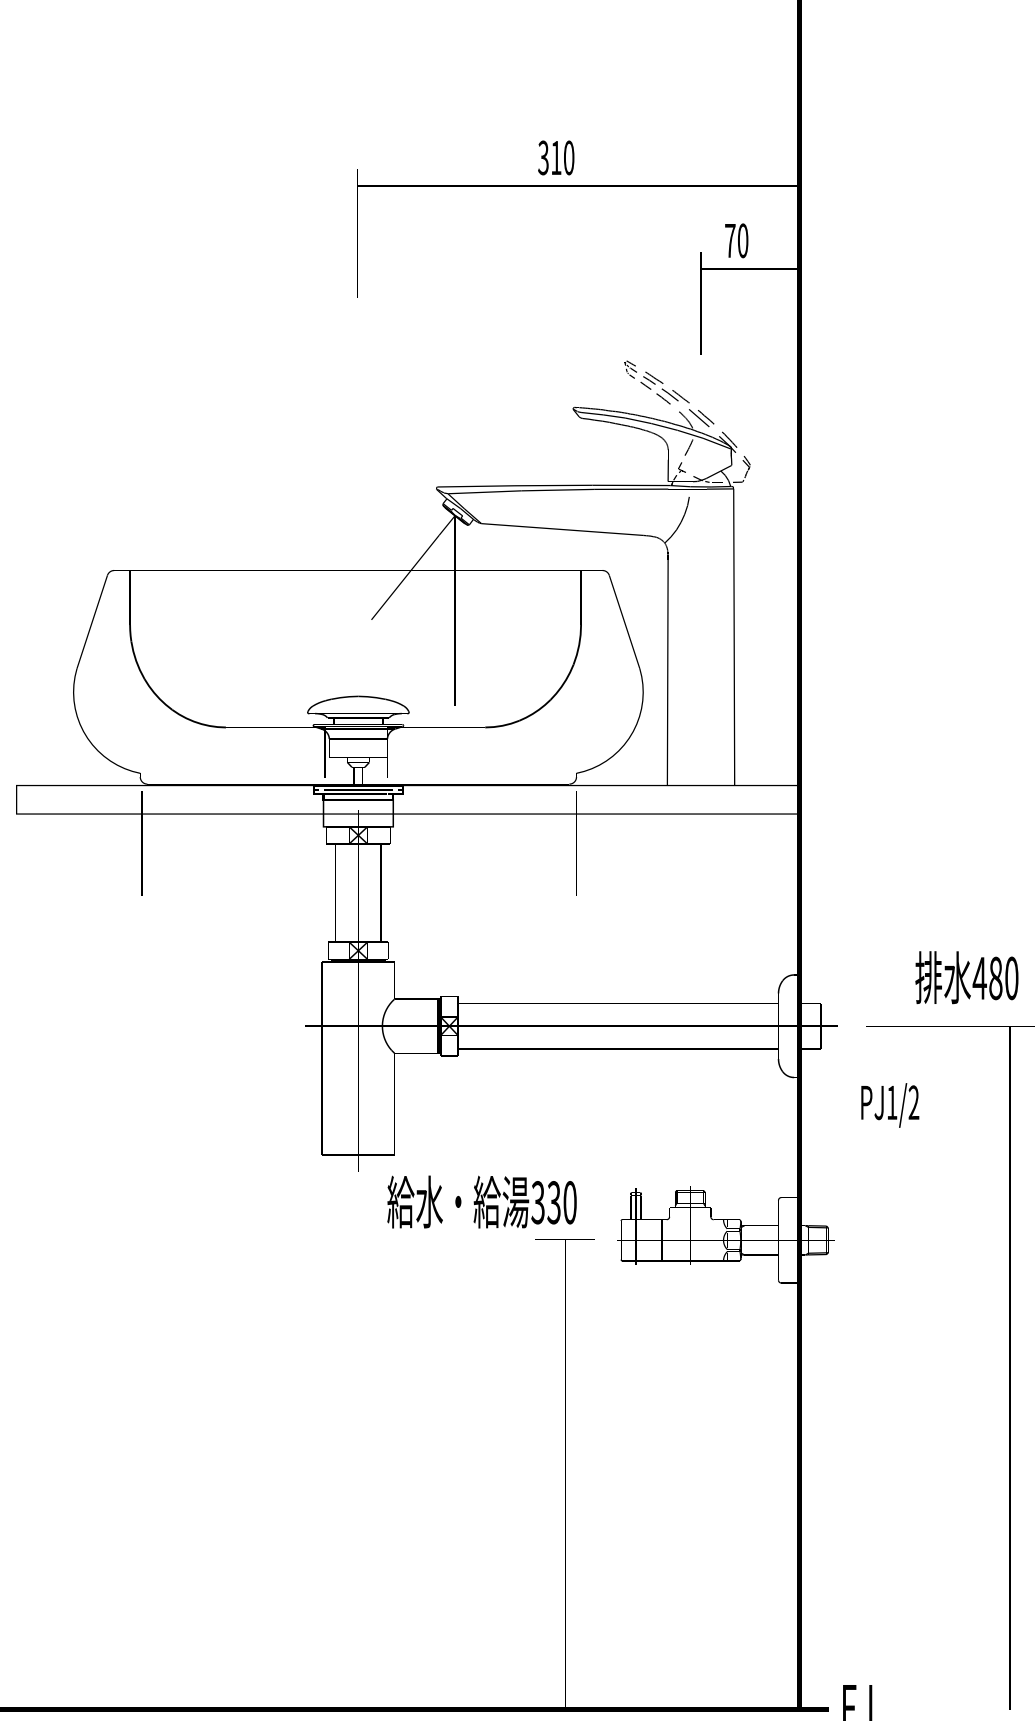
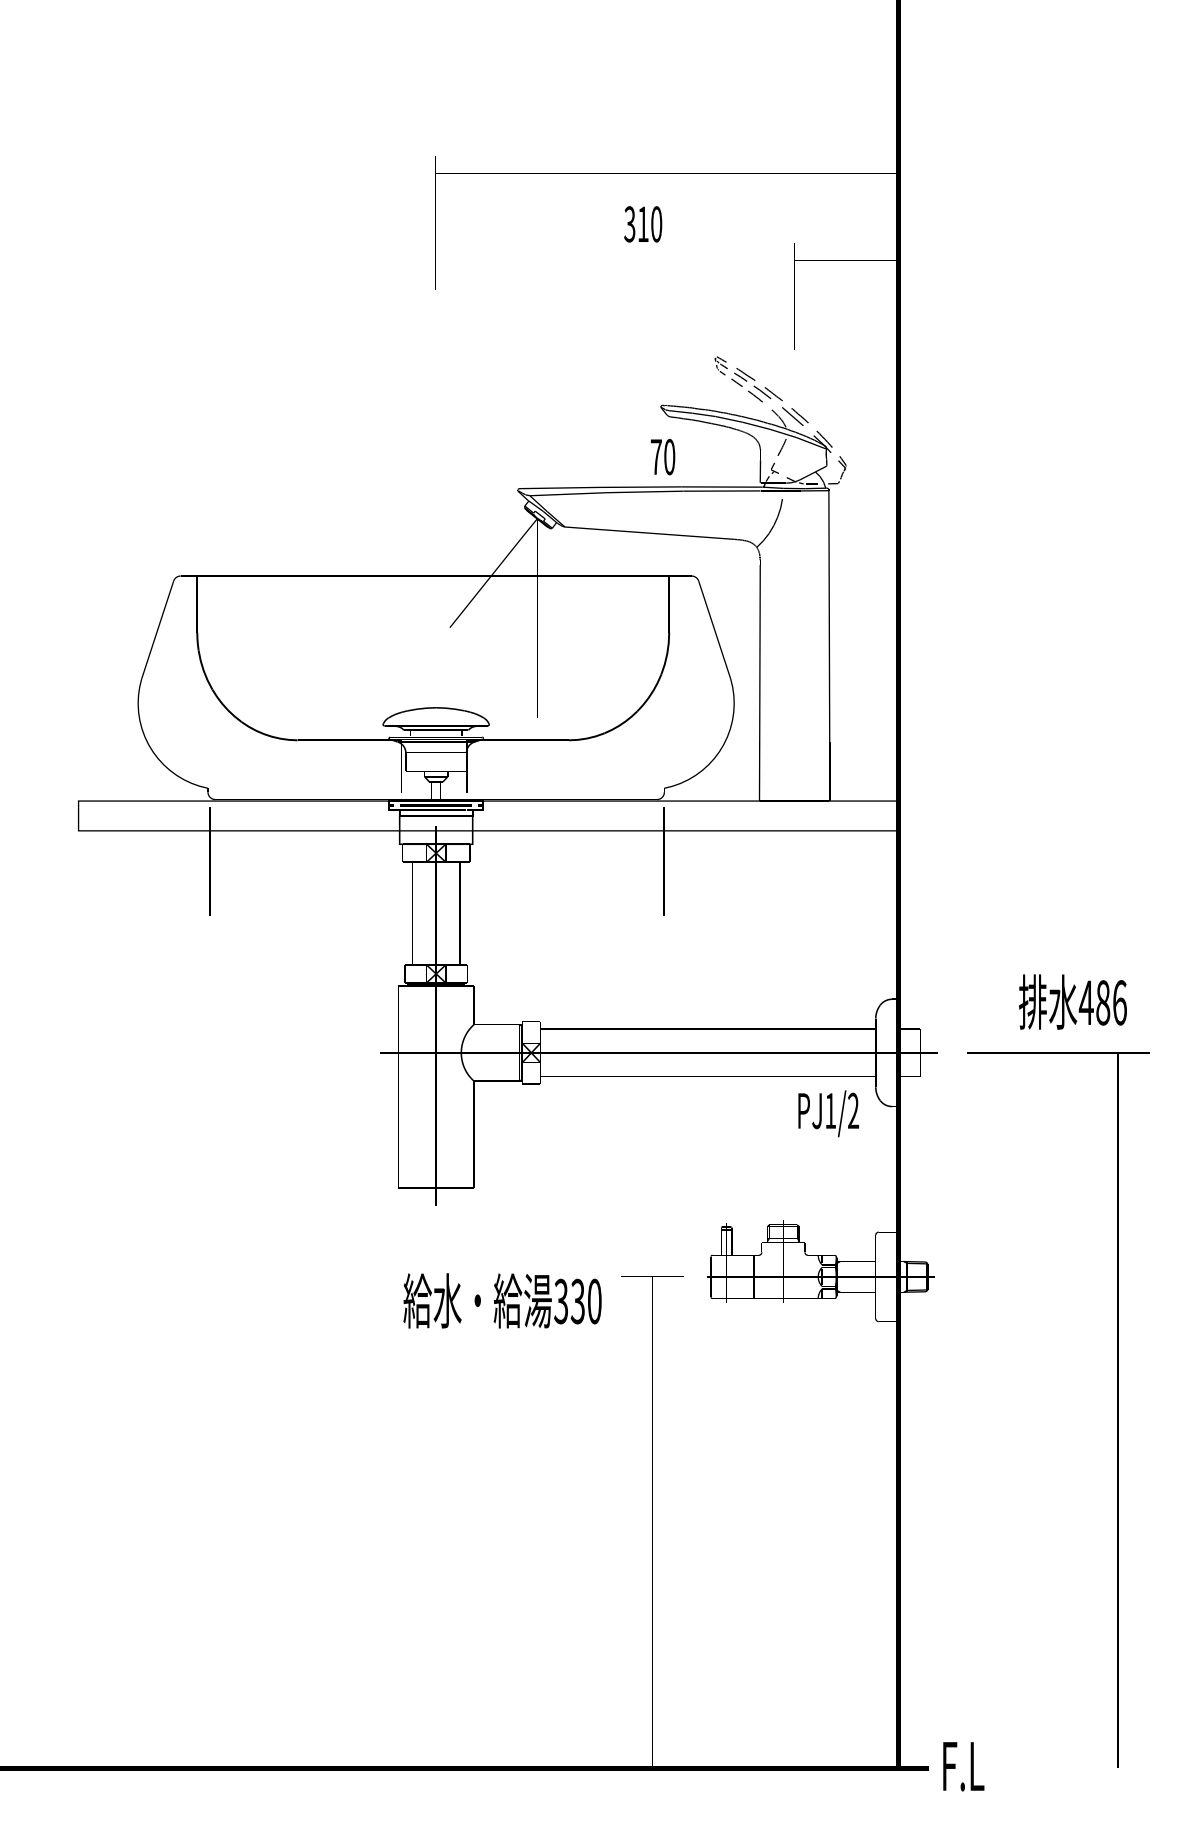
text: (556, 158) -> (643, 224), moved
text: (737, 241) -> (663, 457), moved
text: (1011, 978) -> (1119, 1002), 480 -> 486
text: (890, 1105) -> (828, 1113), moved
text: (481, 1201) -> (502, 1300), moved

